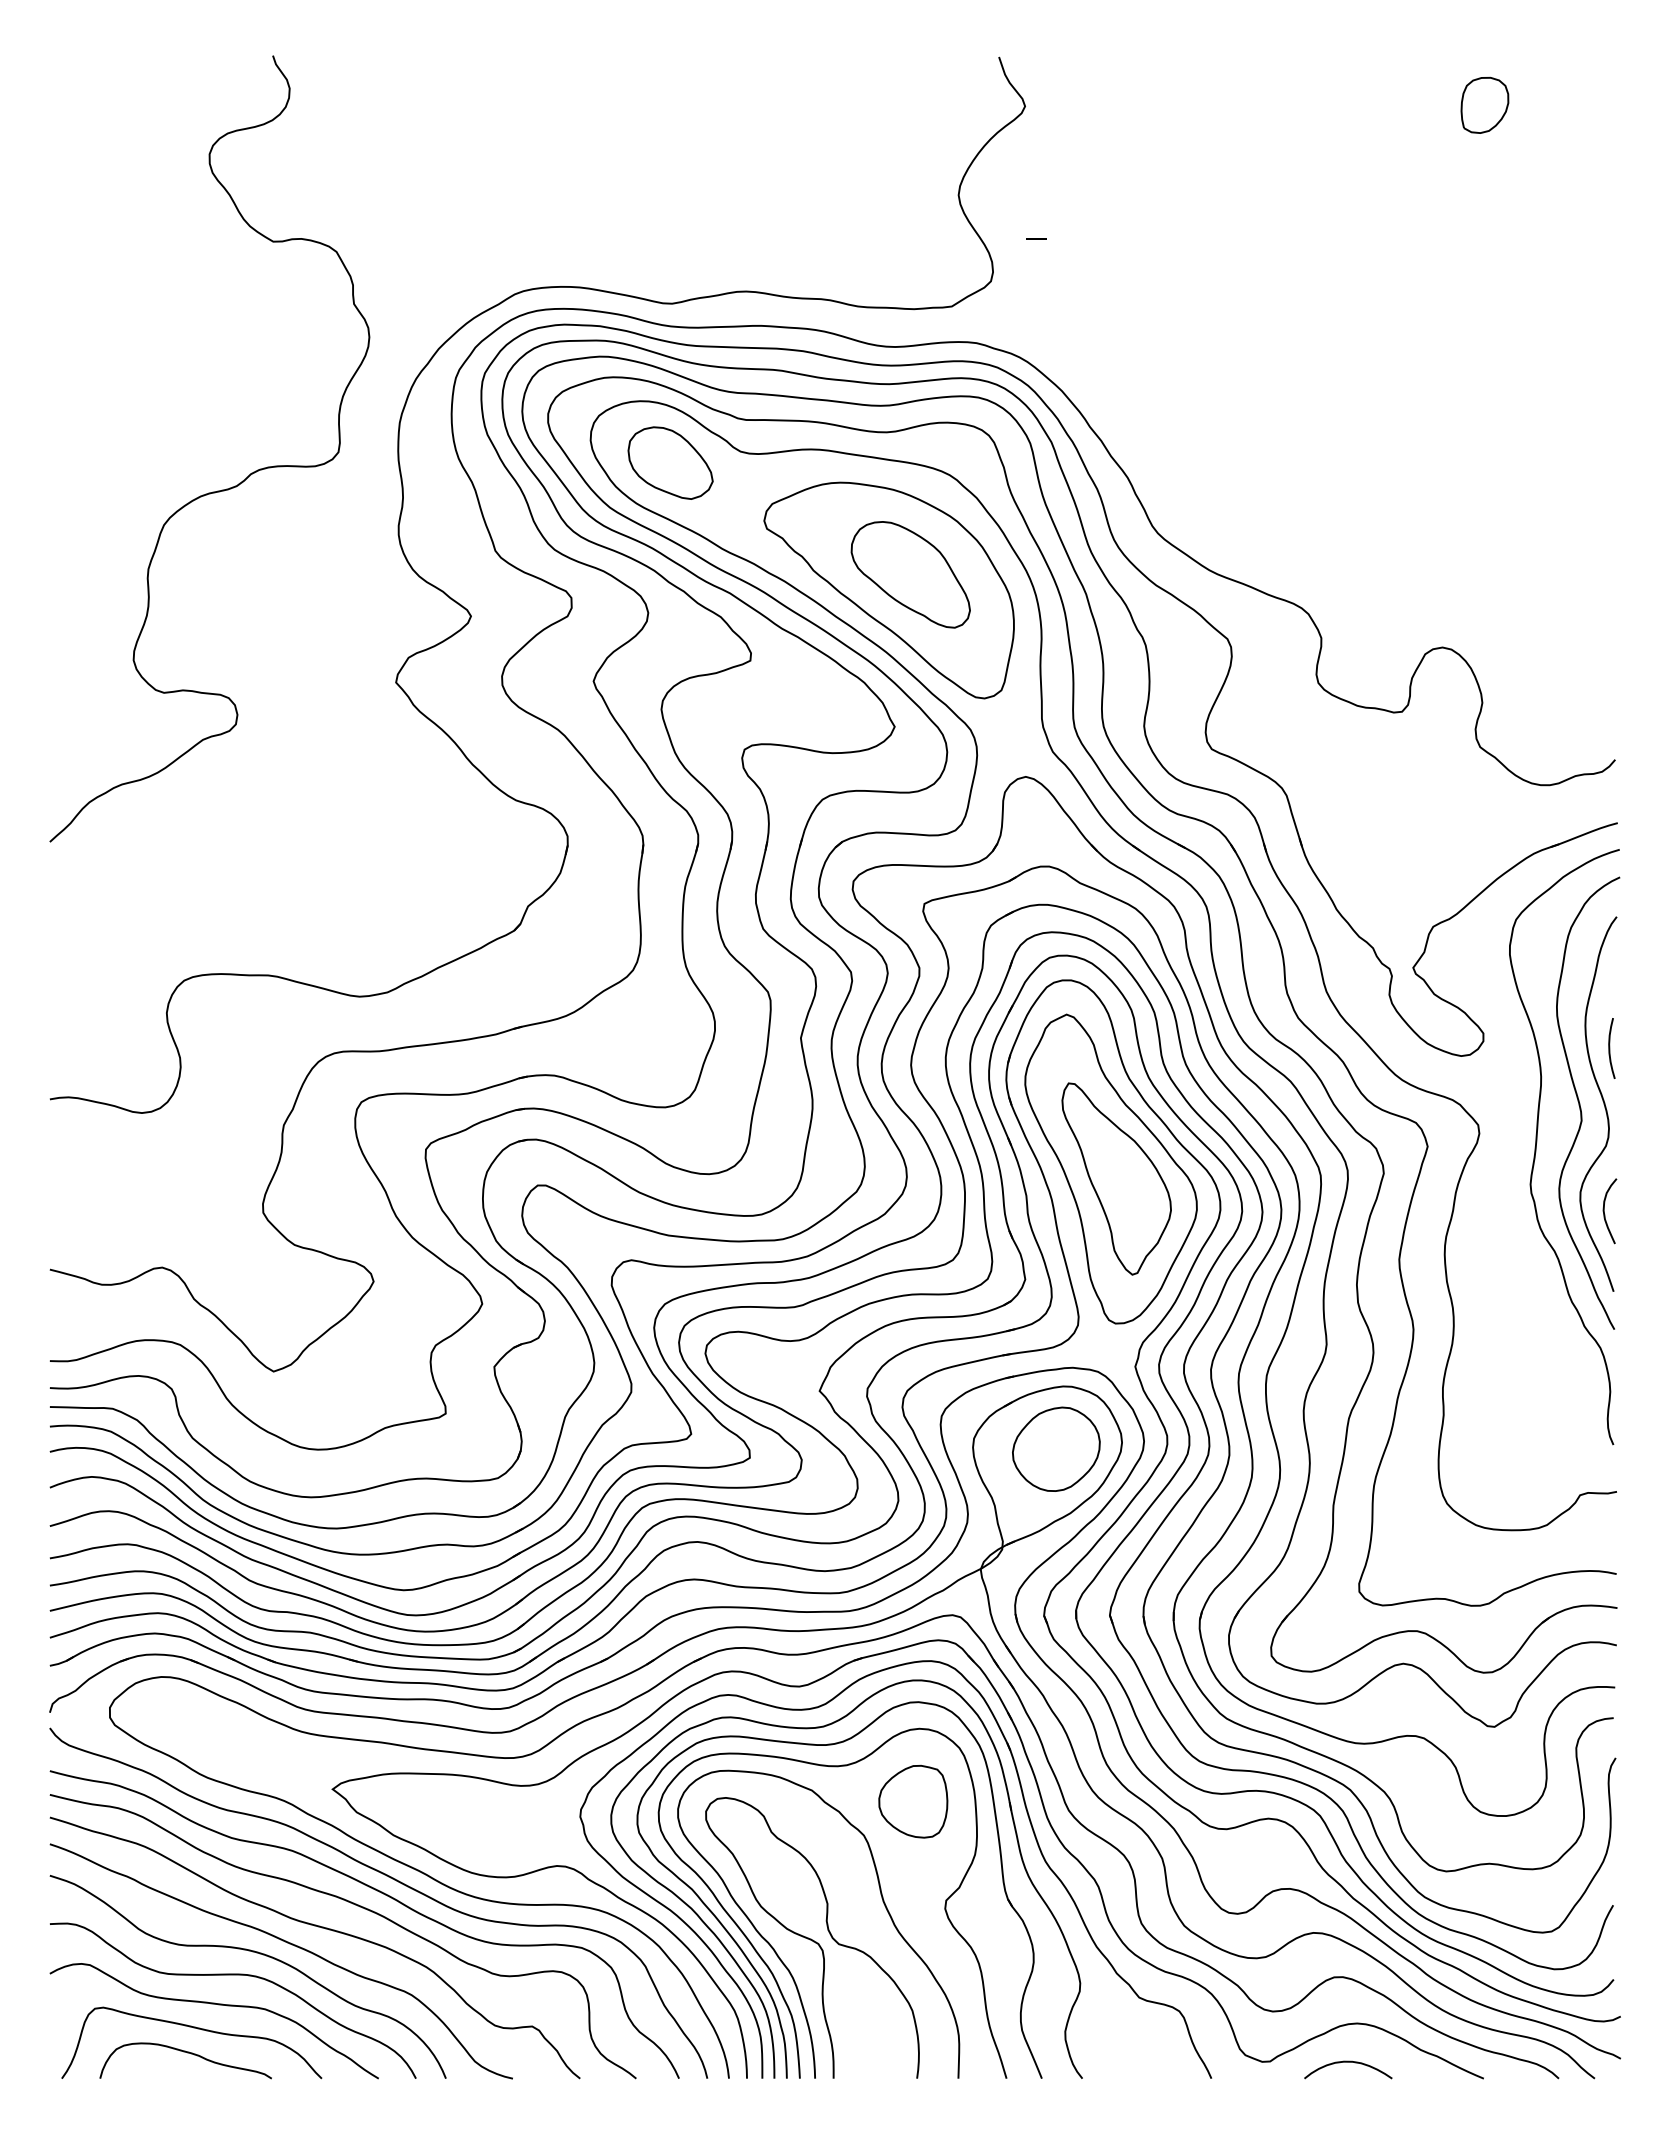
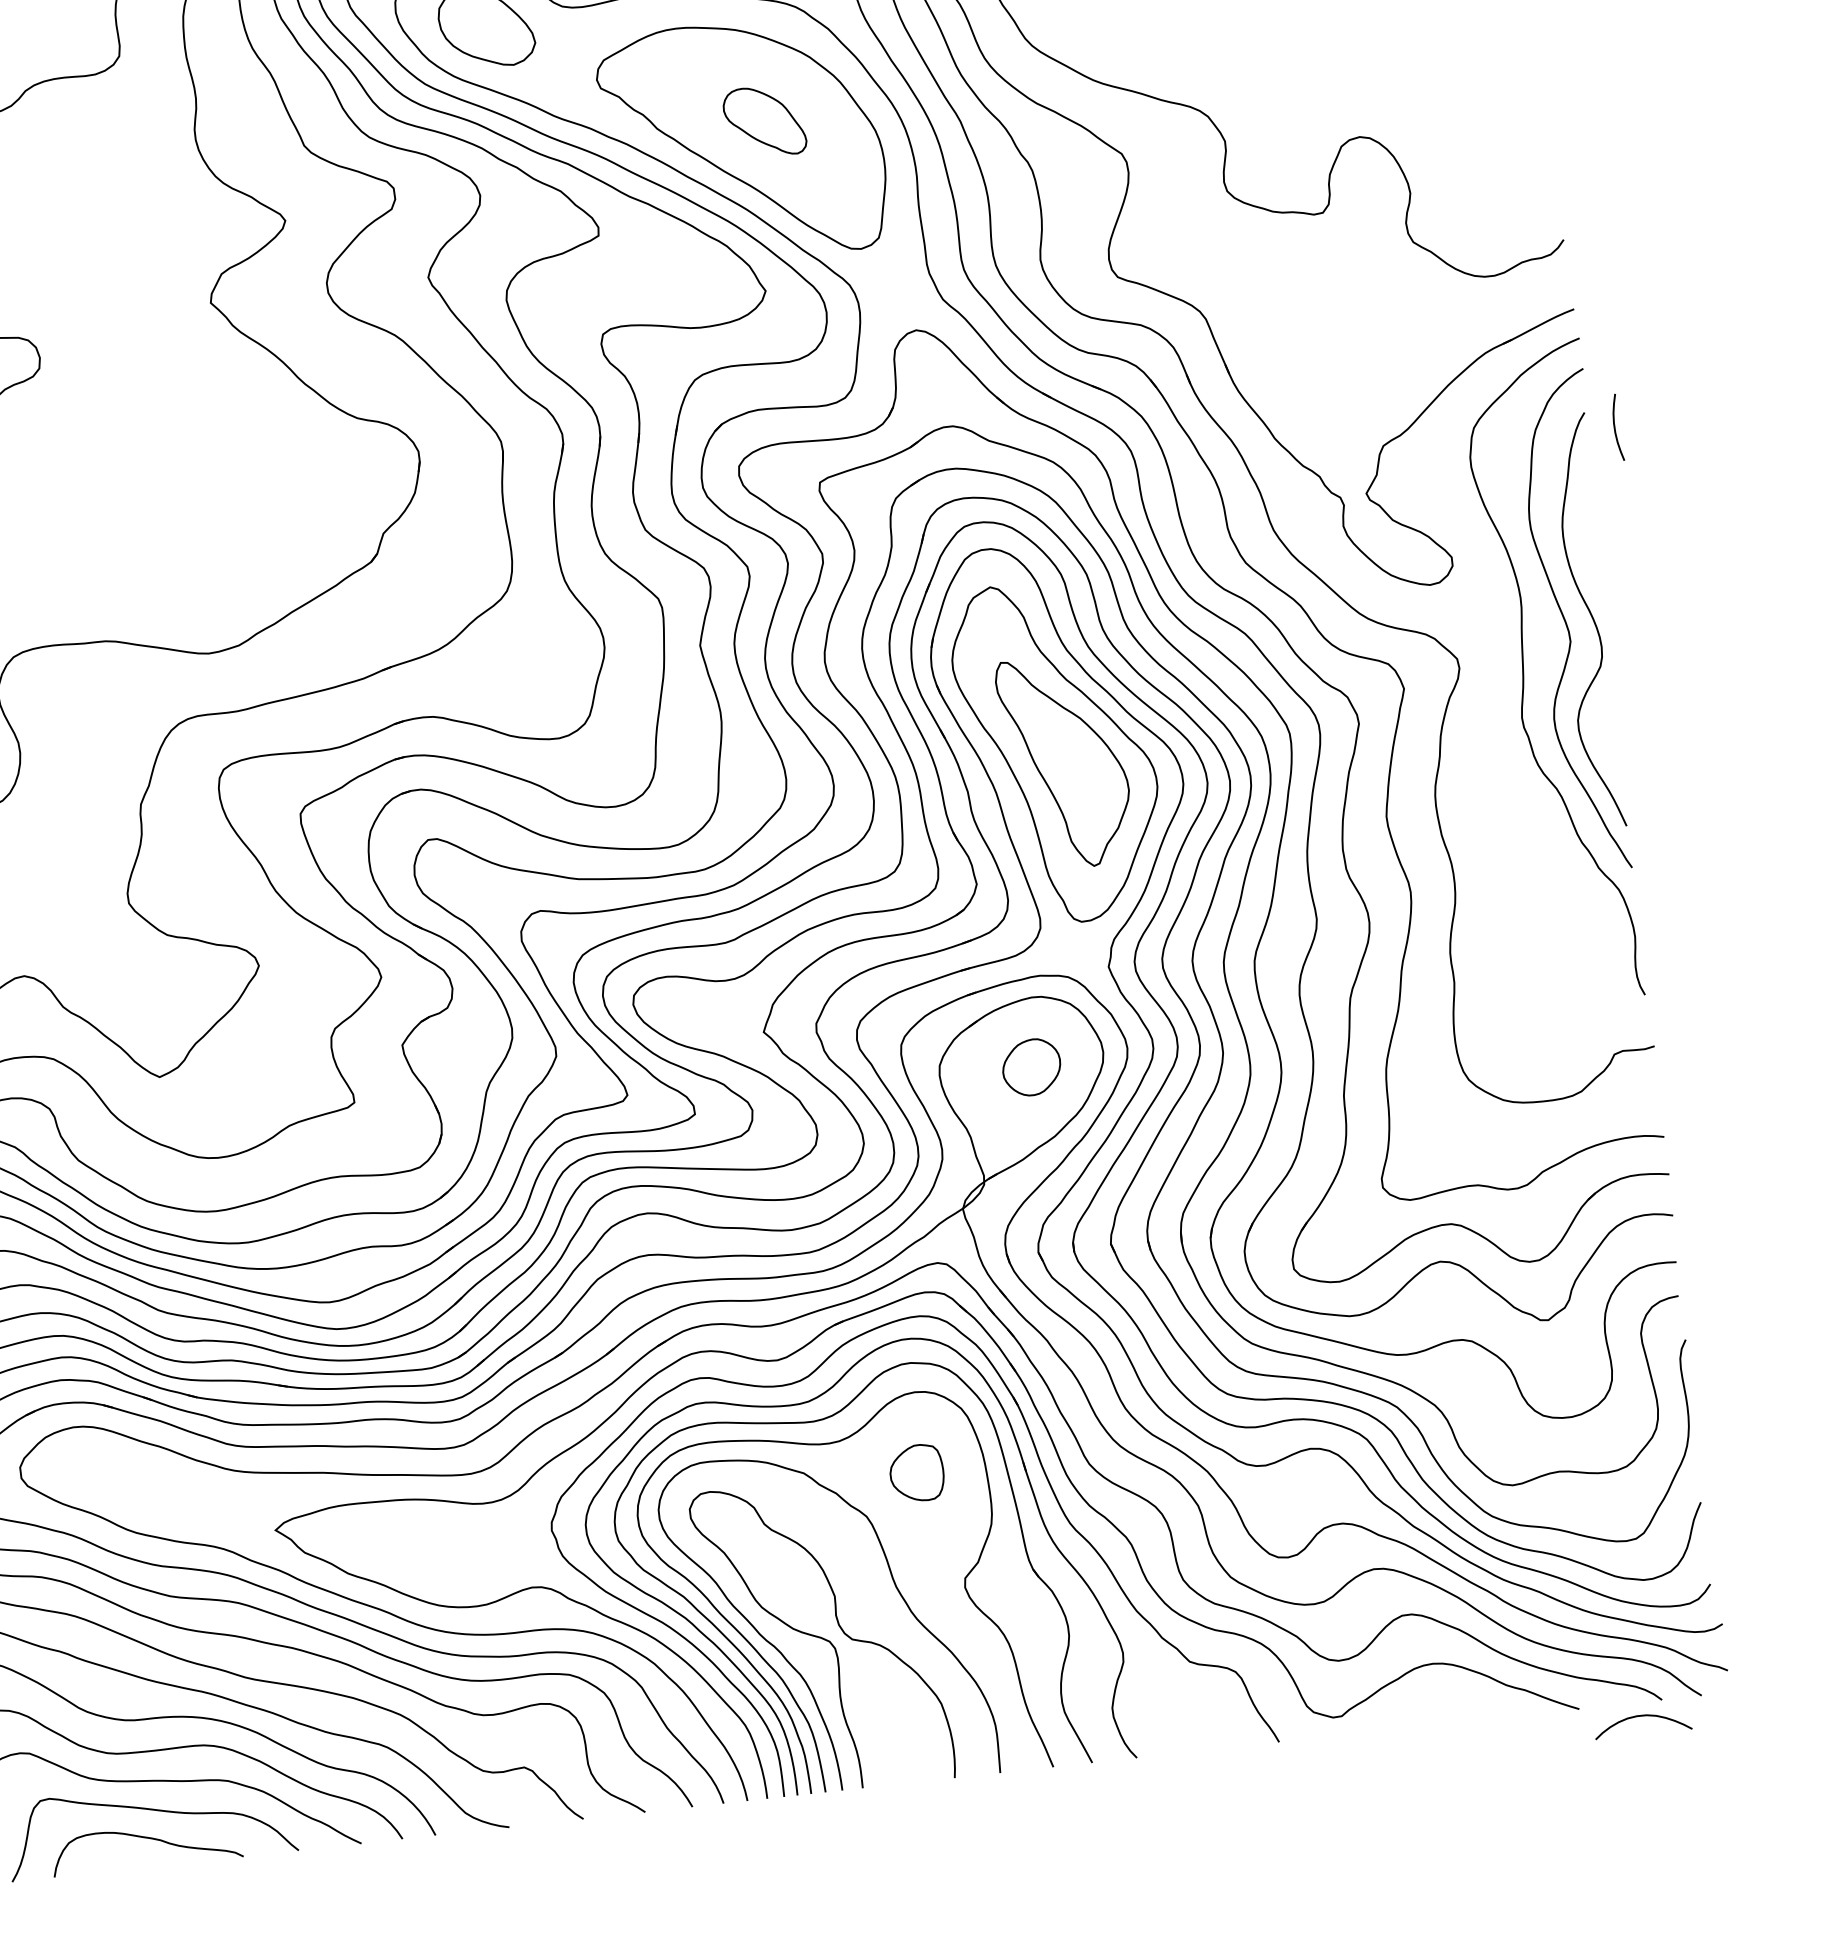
part: (910, 574) -> (764, 121), size x0.6
curve: (1610, 1048) -> (1615, 427), moved
curve: (1604, 1211) -> (1606, 738), removed
part: (1056, 1448) -> (1031, 1066), size x0.6
part: (913, 1801) -> (917, 1473), size x0.7
curve: (1348, 2062) -> (1642, 1716), moved

